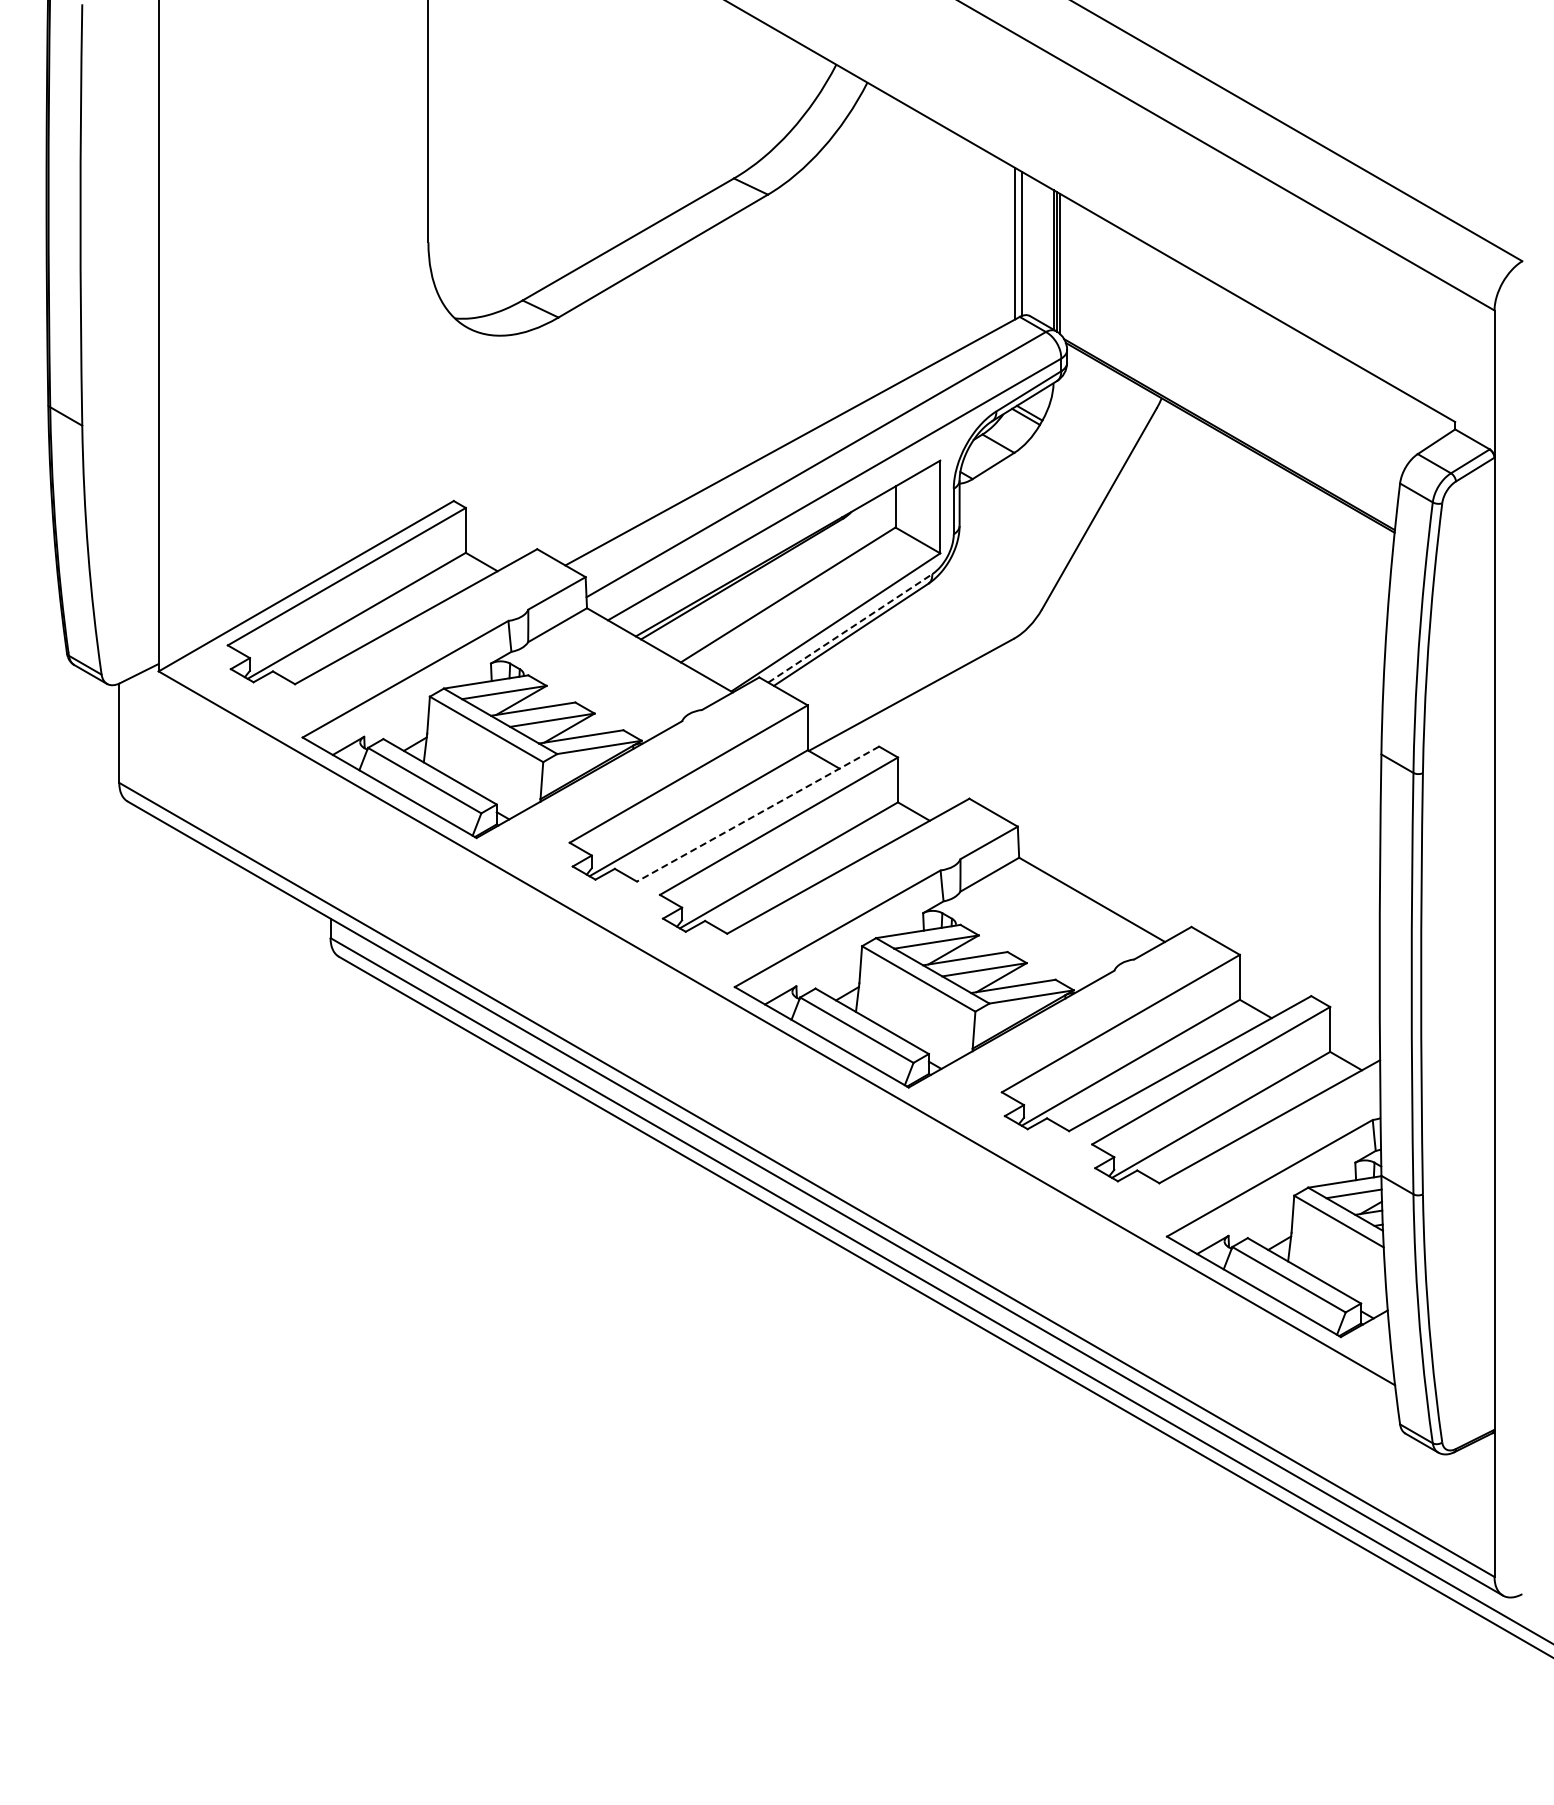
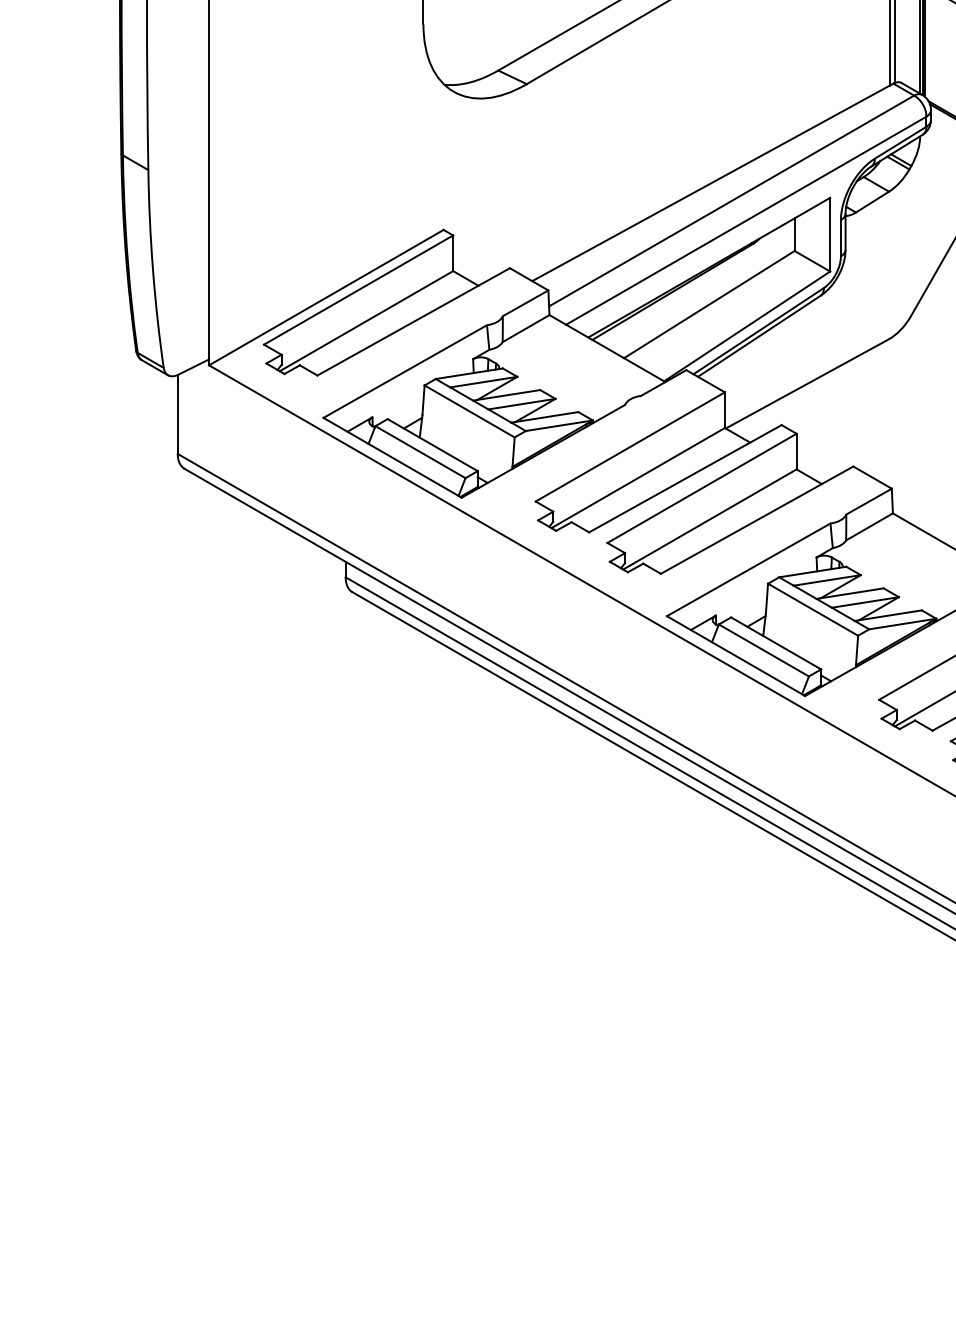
line: (850, 628) -> (758, 331), dashed -> solid
line: (758, 814) -> (685, 479), dashed -> solid

